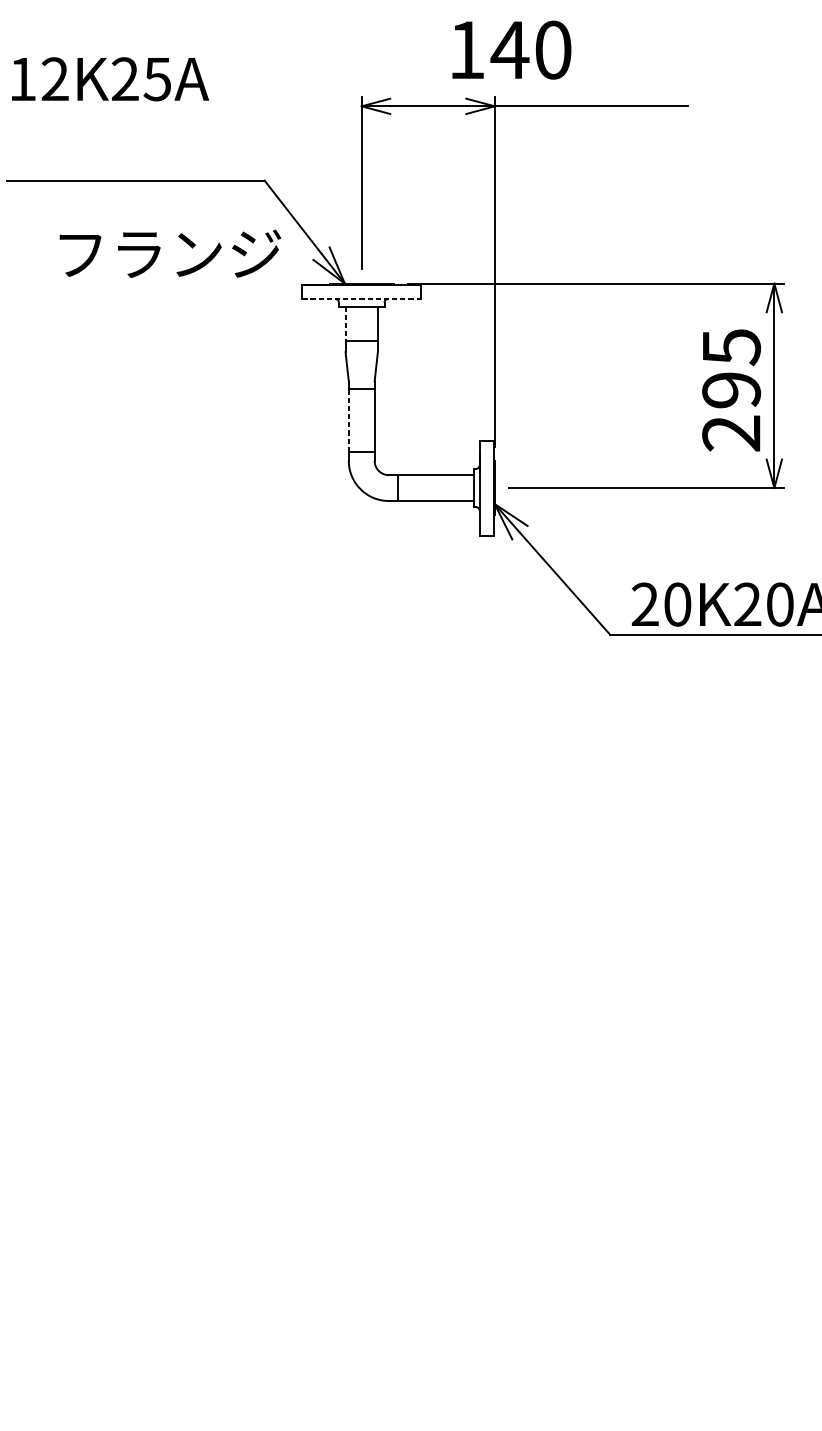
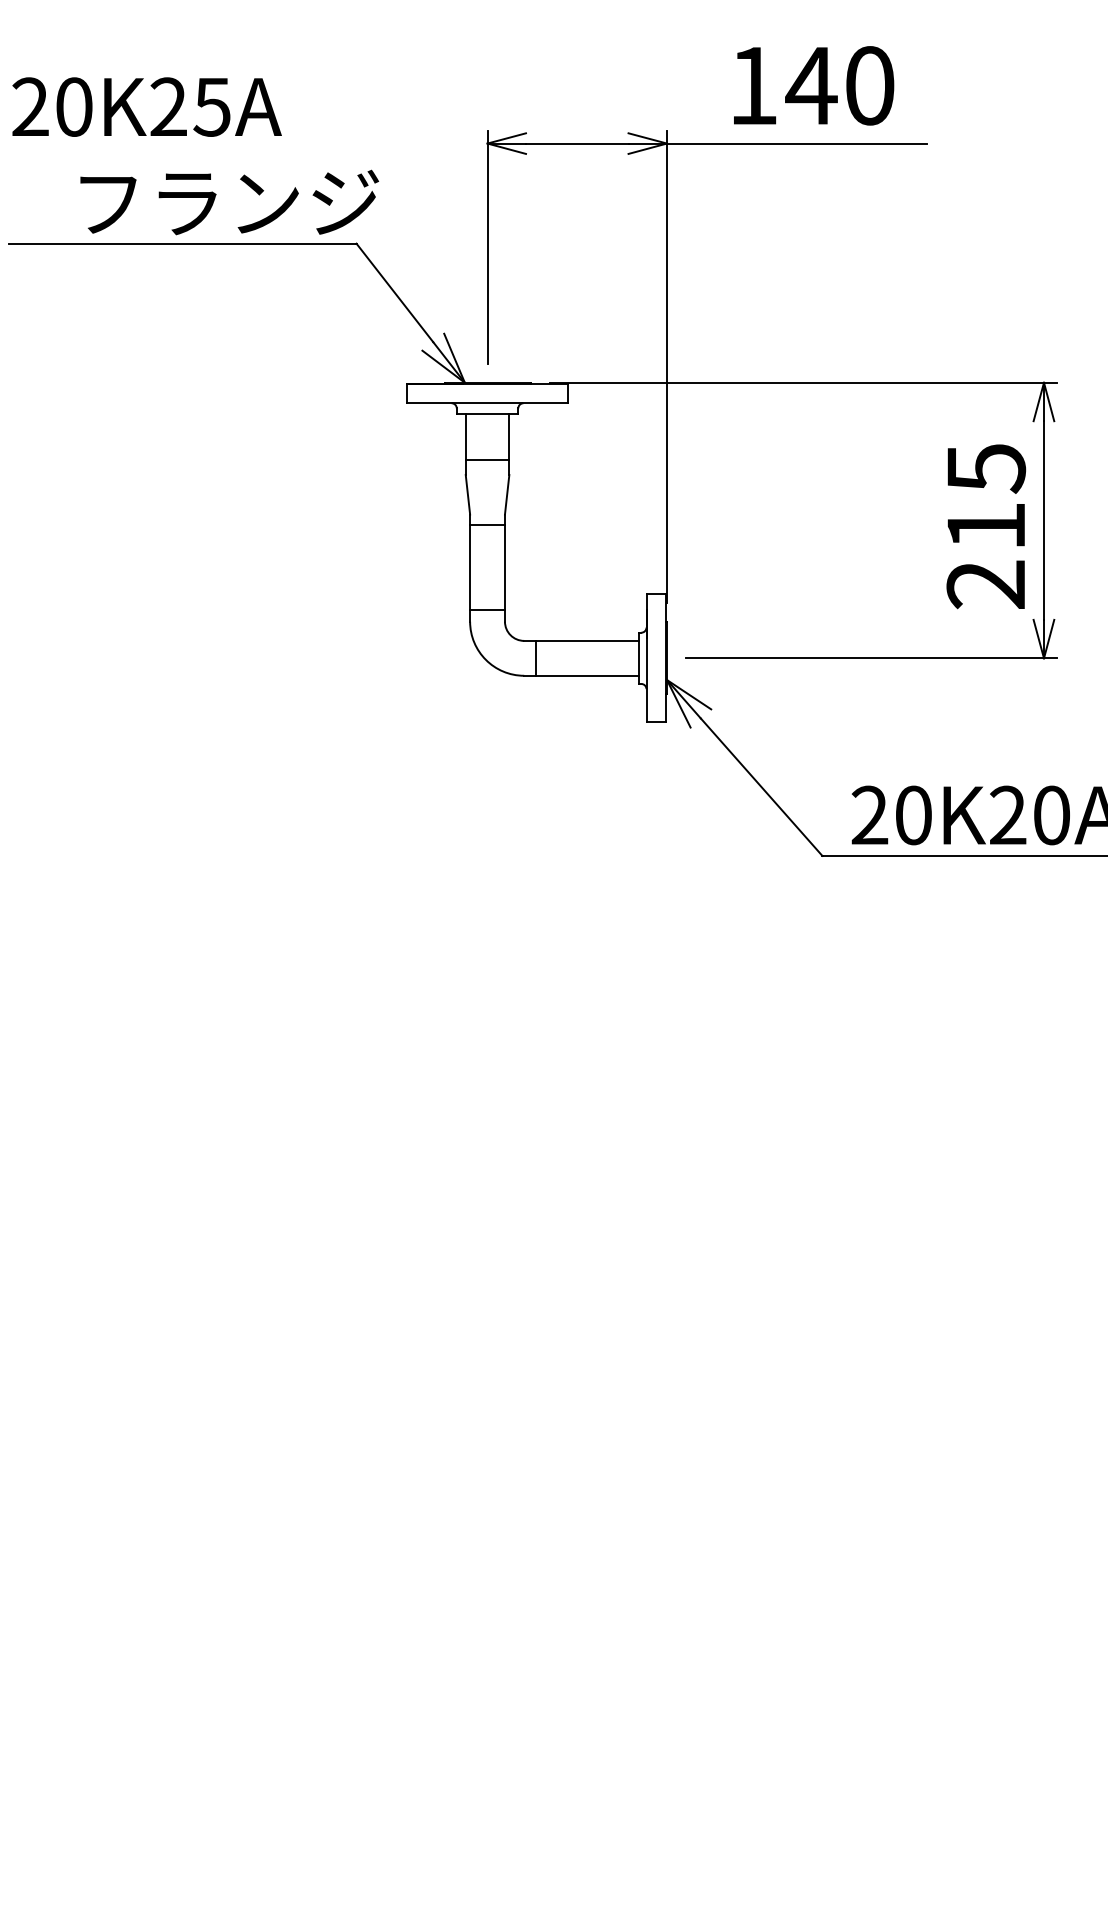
text: (512, 49) -> (814, 85), moved
text: (39, 78) -> (52, 106), 12K25A -> 20K25A
text: (170, 253) -> (229, 202), moved
line: (362, 299) -> (488, 403), dashed -> solid
line: (345, 324) -> (465, 437), dashed -> solid
text: (731, 390) -> (986, 526), 295 -> 215
line: (349, 419) -> (470, 566), dashed -> solid

